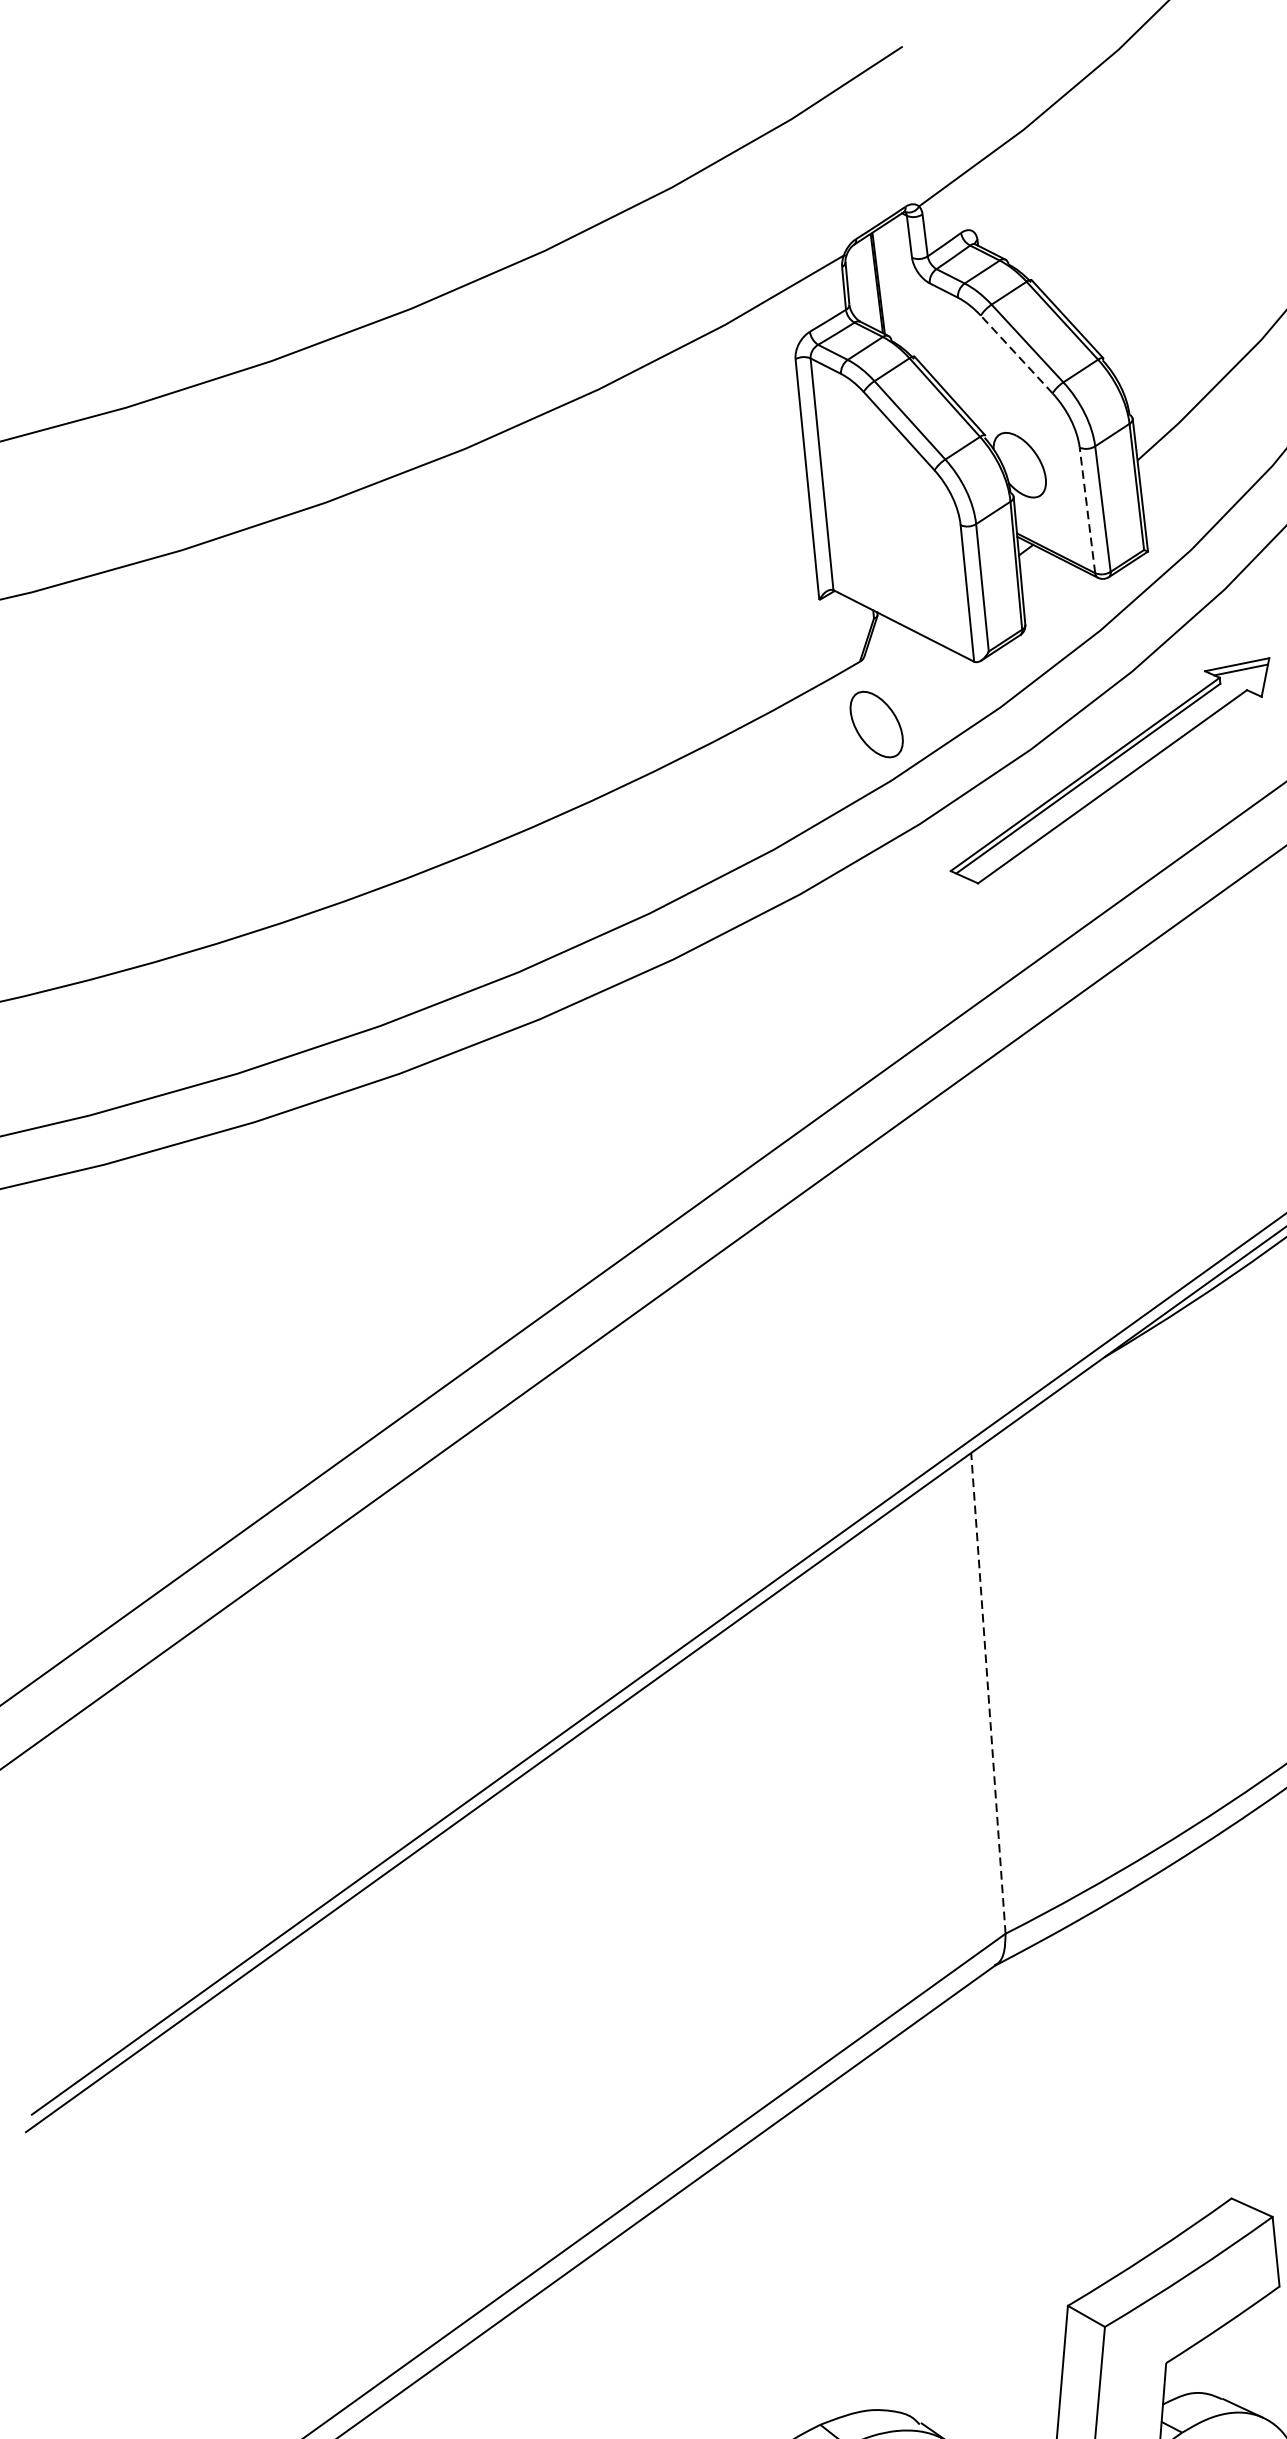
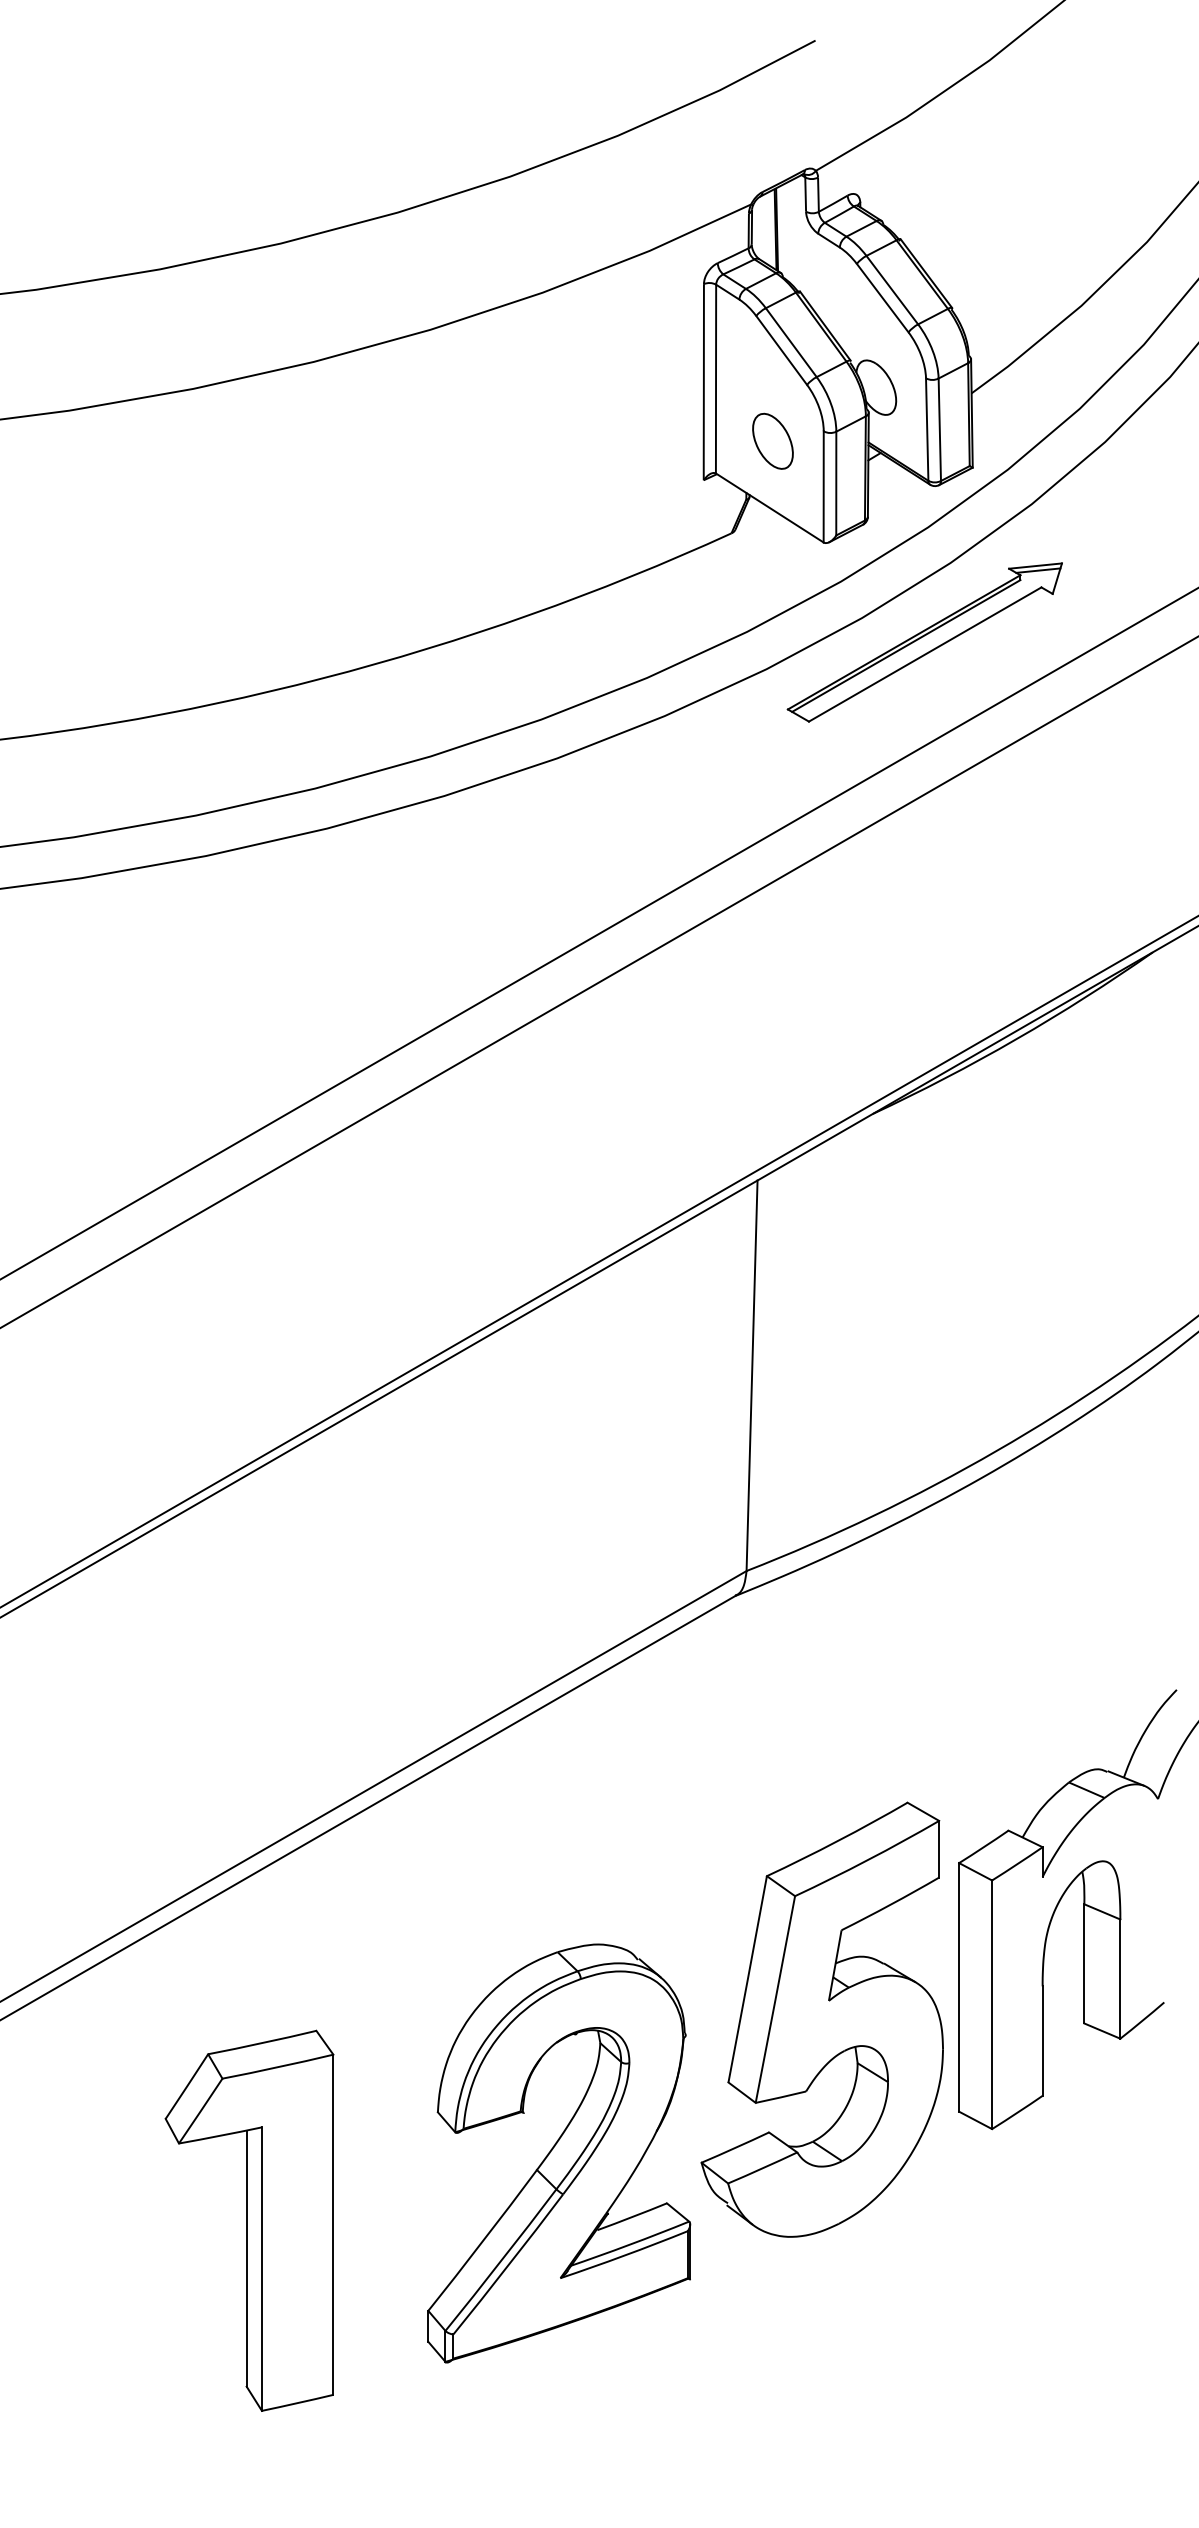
line: (1016, 354) -> (882, 298), dashed -> solid
line: (1087, 510) -> (927, 429), dashed -> solid
part: (876, 723) -> (772, 440), moved
line: (988, 1693) -> (752, 1375), dashed -> solid

